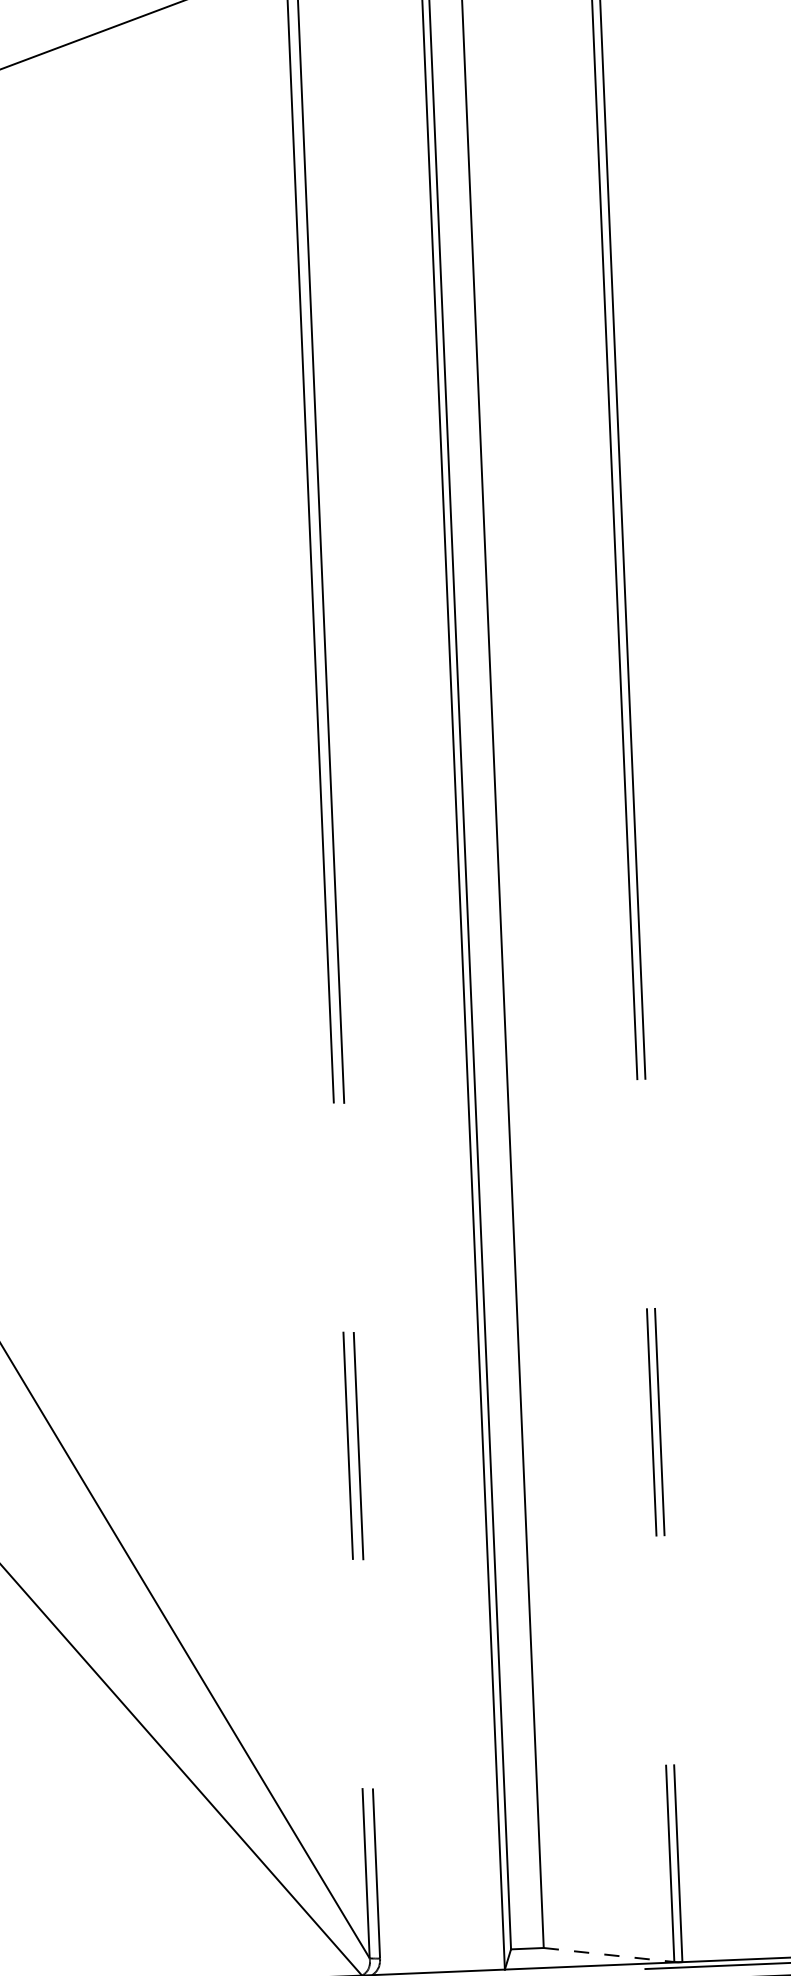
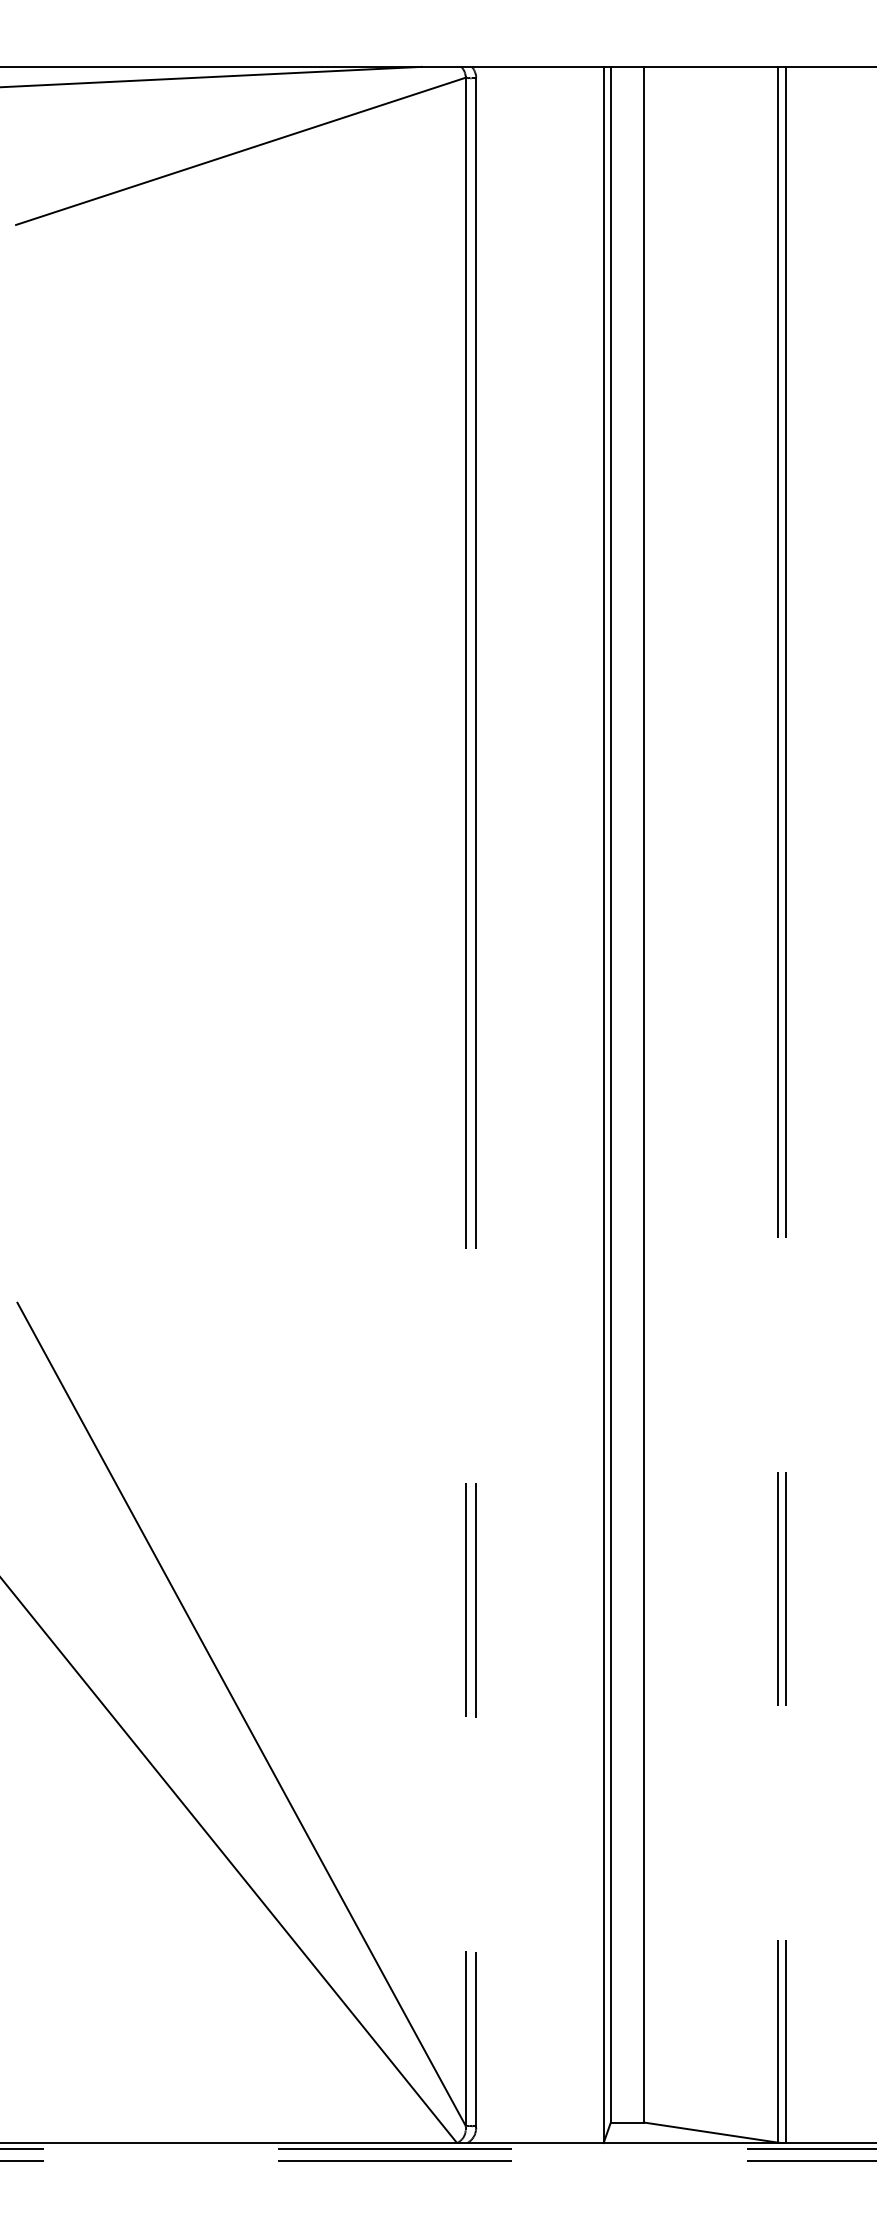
line: (609, 1954) -> (711, 2132), dashed -> solid

